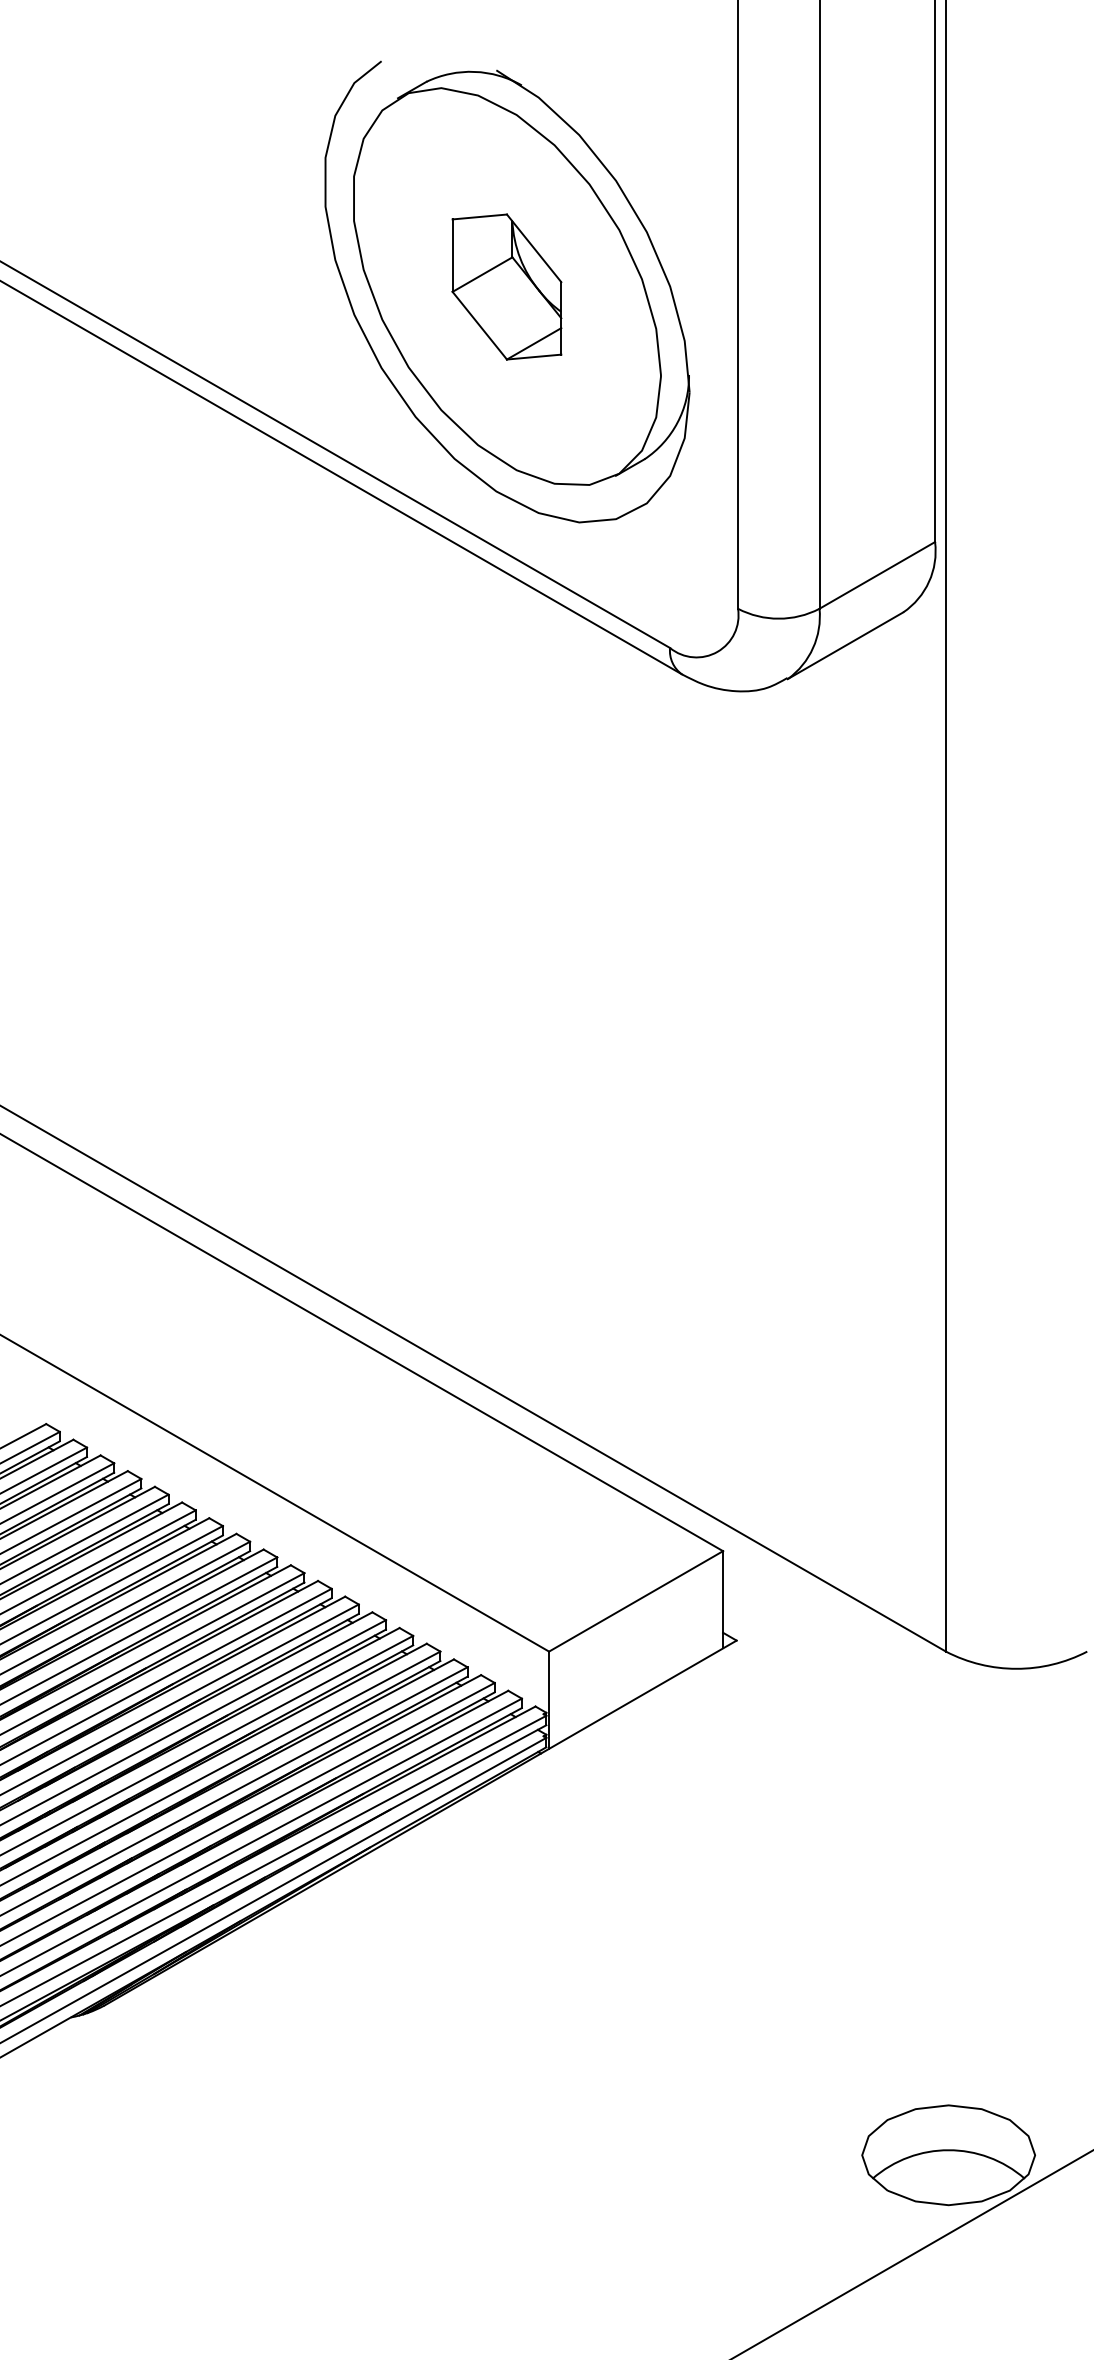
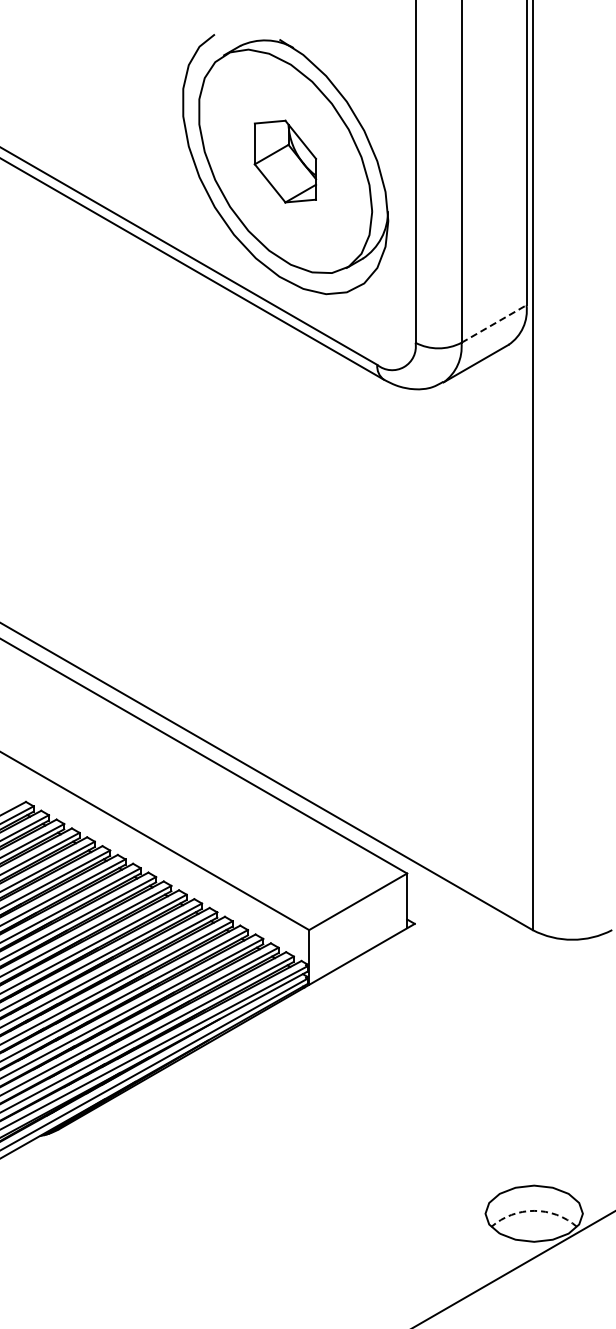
line: (878, 576) -> (494, 324), solid -> dashed
arc: (949, 2149) -> (534, 1210), solid -> dashed

